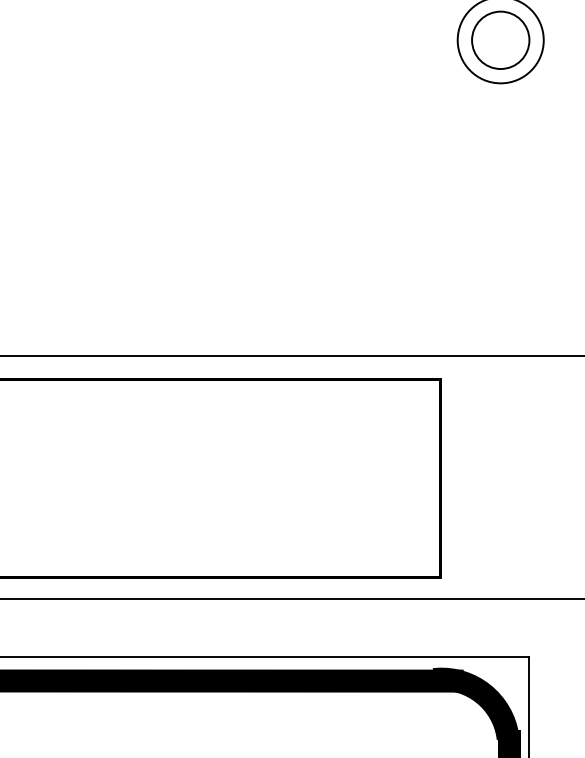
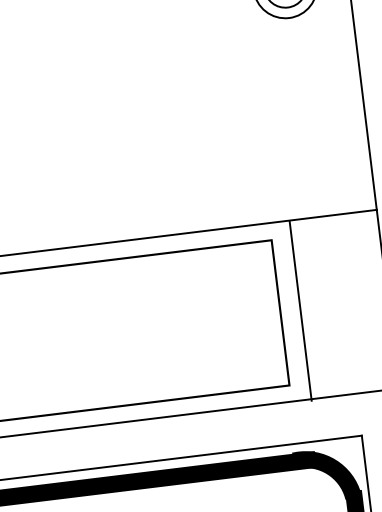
line: (467, 478) -> (300, 310), added

